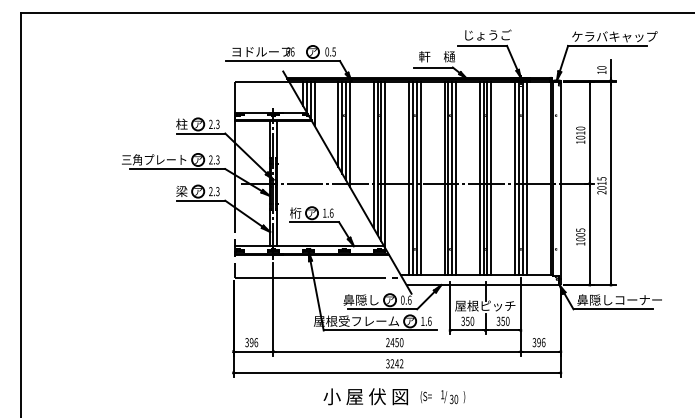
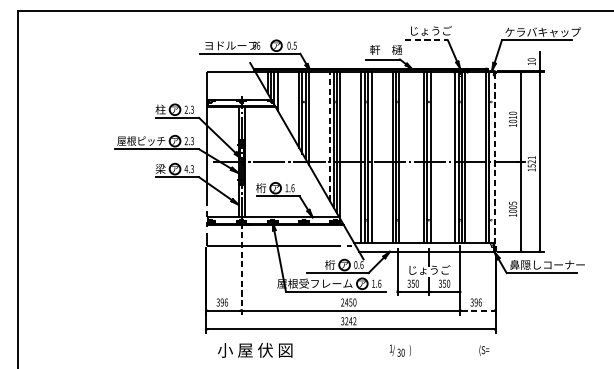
line: (483, 45) -> (427, 40), solid -> dashed
line: (373, 154) -> (329, 136), solid -> dashed
text: (154, 159) -> (136, 140), 三角プレート -> 屋根ピッチ
line: (455, 178) -> (402, 157), removed
line: (491, 178) -> (434, 157), removed
line: (560, 181) -> (495, 160), solid -> dashed
text: (601, 185) -> (531, 163), 2015 -> 1521
text: (210, 191) -> (185, 169), 2.3 -> 4.3
text: (361, 299) -> (319, 264), 鼻隠し -> 桁
text: (485, 305) -> (428, 269), 屋根ピッチ -> じょうご
line: (273, 309) -> (241, 273), solid -> dashed
line: (541, 351) -> (478, 310), solid -> dashed
text: (365, 396) -> (254, 350), moved
text: (425, 396) -> (483, 350), moved

